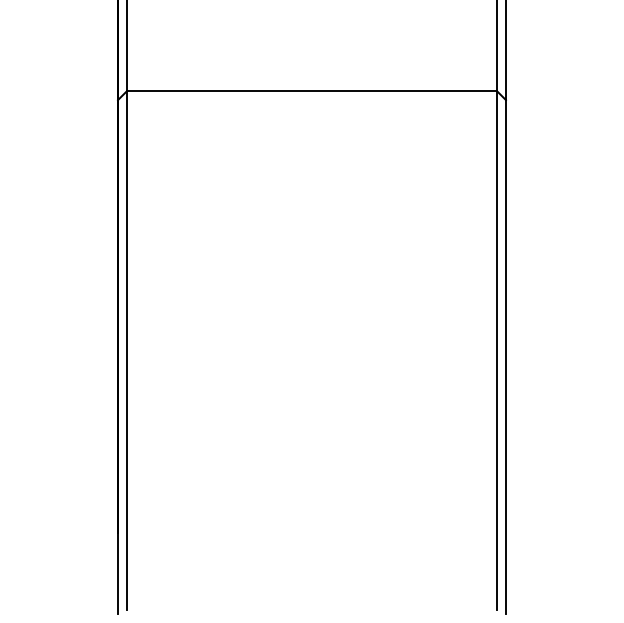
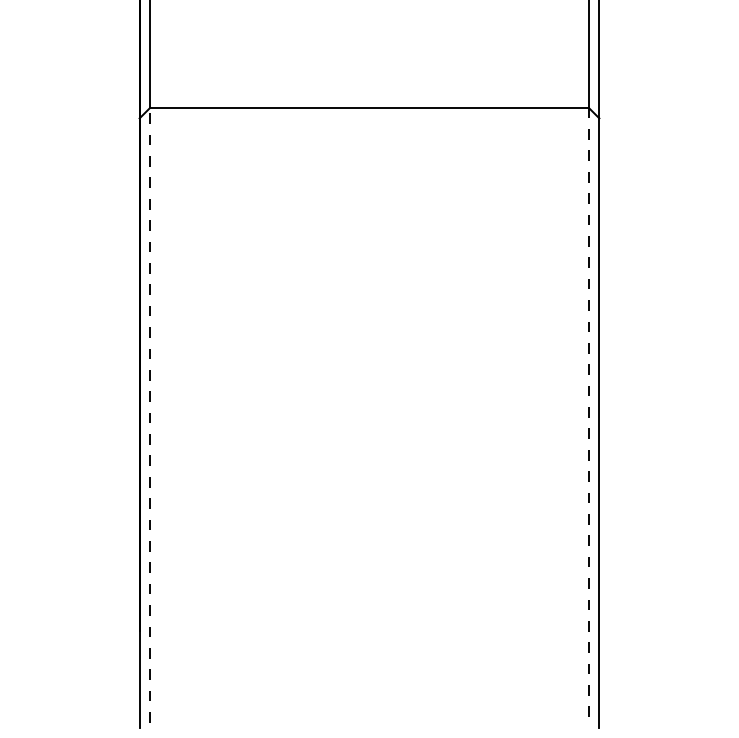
line: (127, 349) -> (150, 414), solid -> dashed
line: (496, 350) -> (588, 415), solid -> dashed

